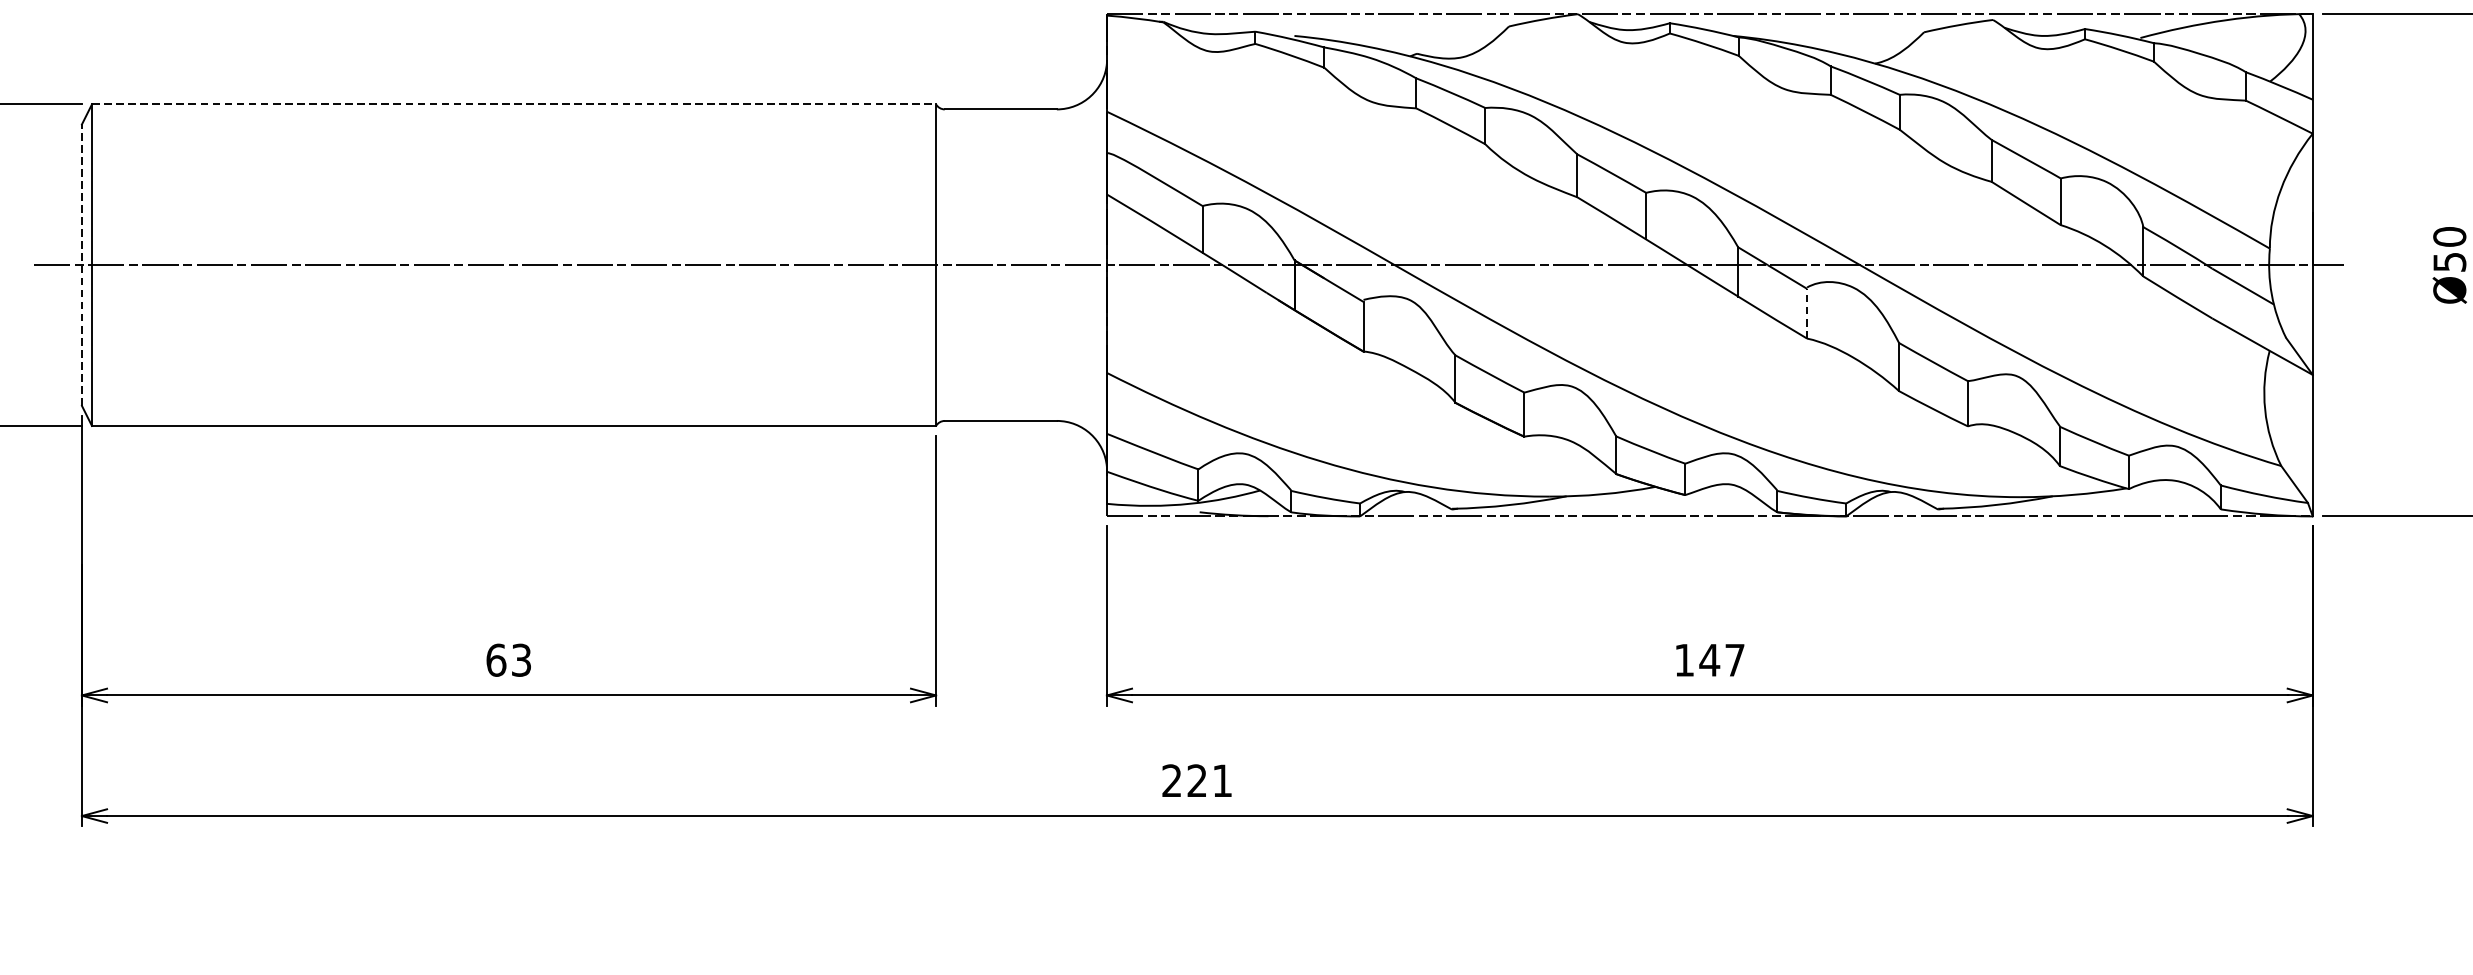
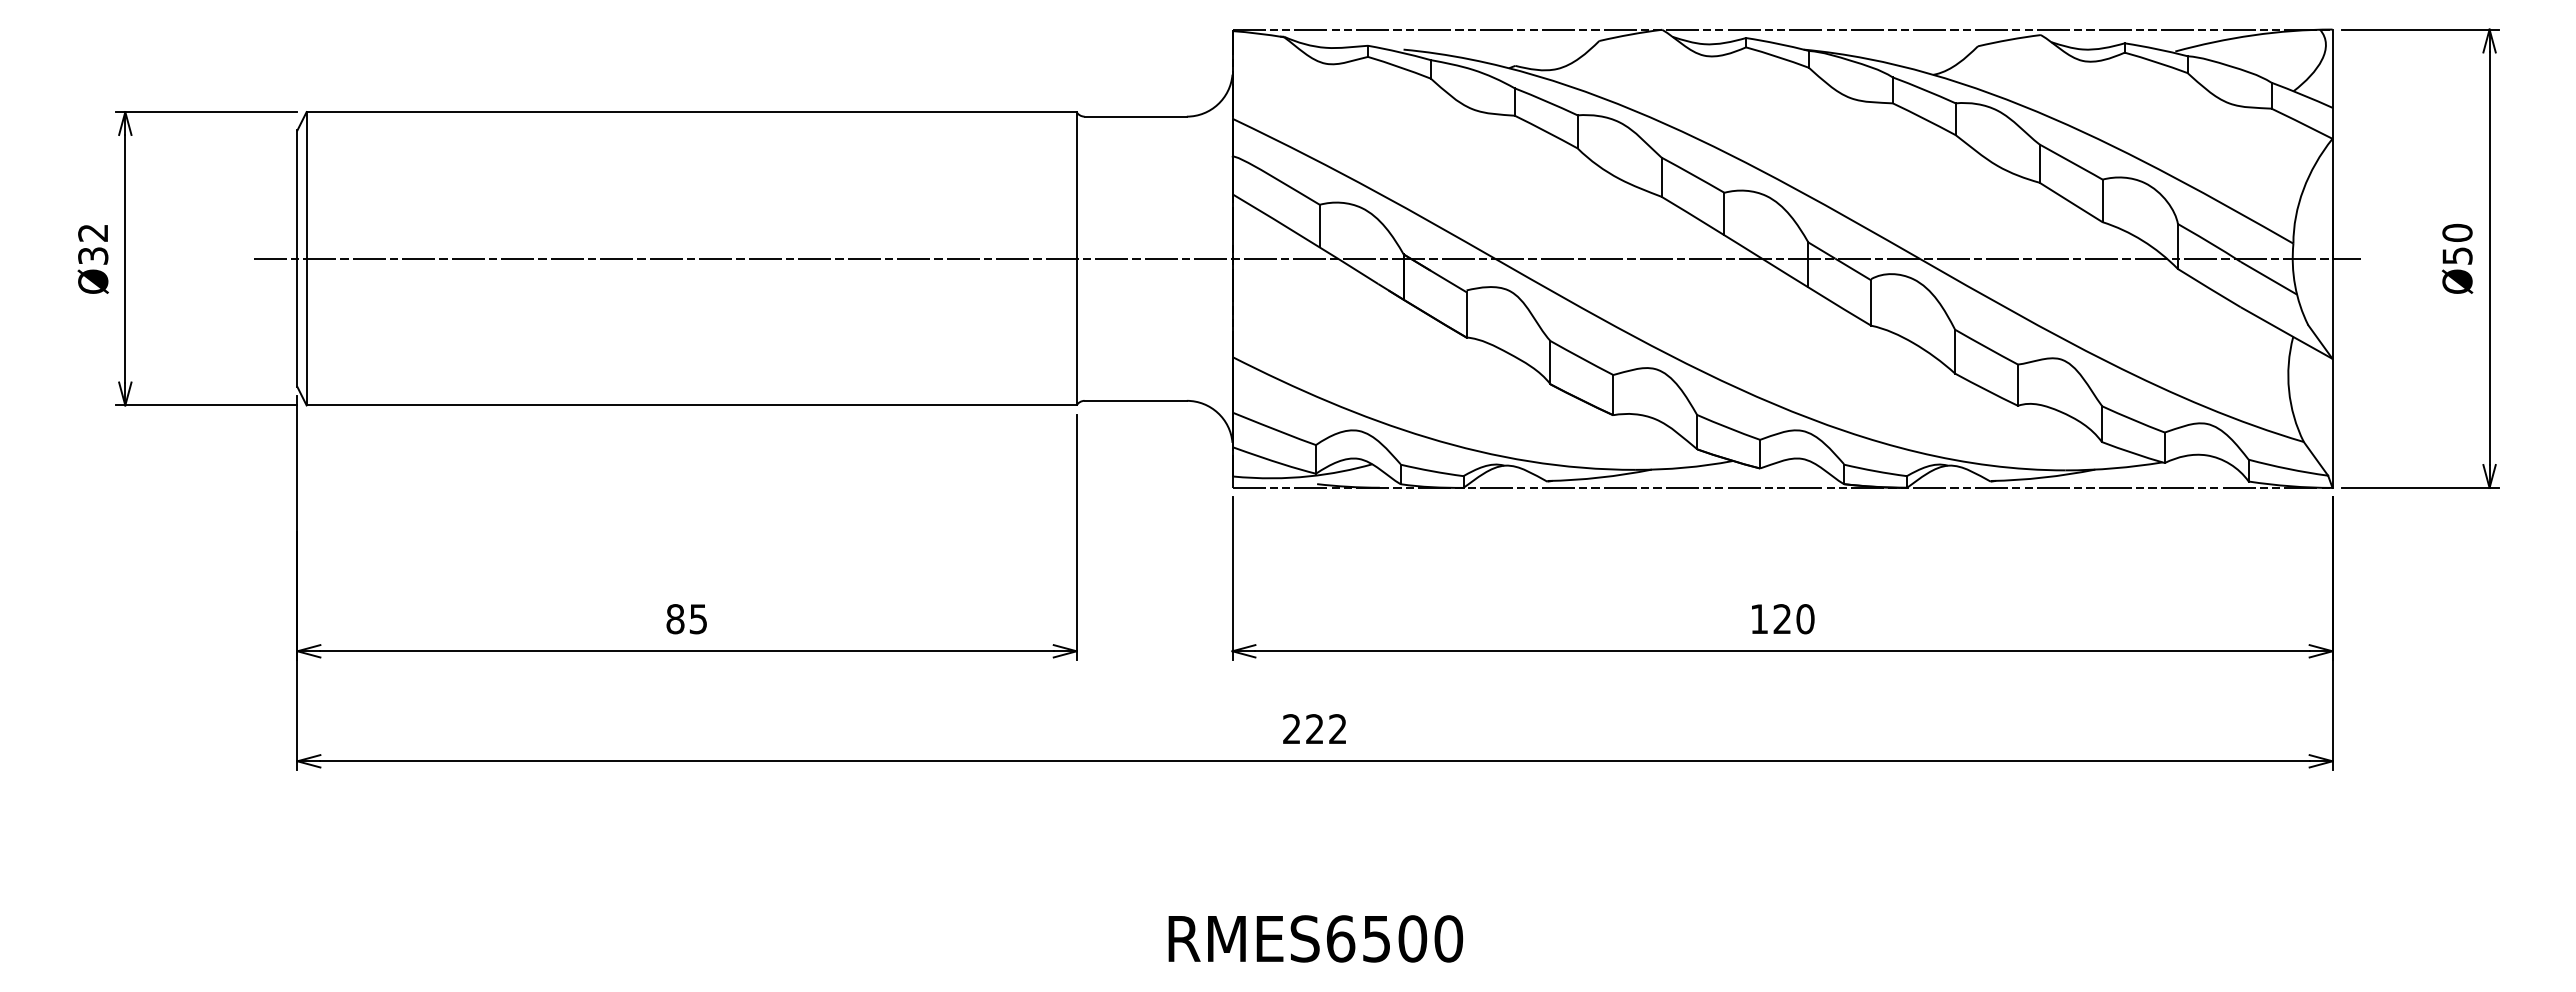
line: (514, 104) -> (692, 112), dashed -> solid
line: (81, 264) -> (297, 258), dashed -> solid
line: (1807, 314) -> (1871, 303), dashed -> solid
text: (508, 660) -> (686, 619), 63 -> 85
text: (1721, 660) -> (1793, 619), 147 -> 120
text: (1222, 780) -> (1337, 728), 221 -> 222

